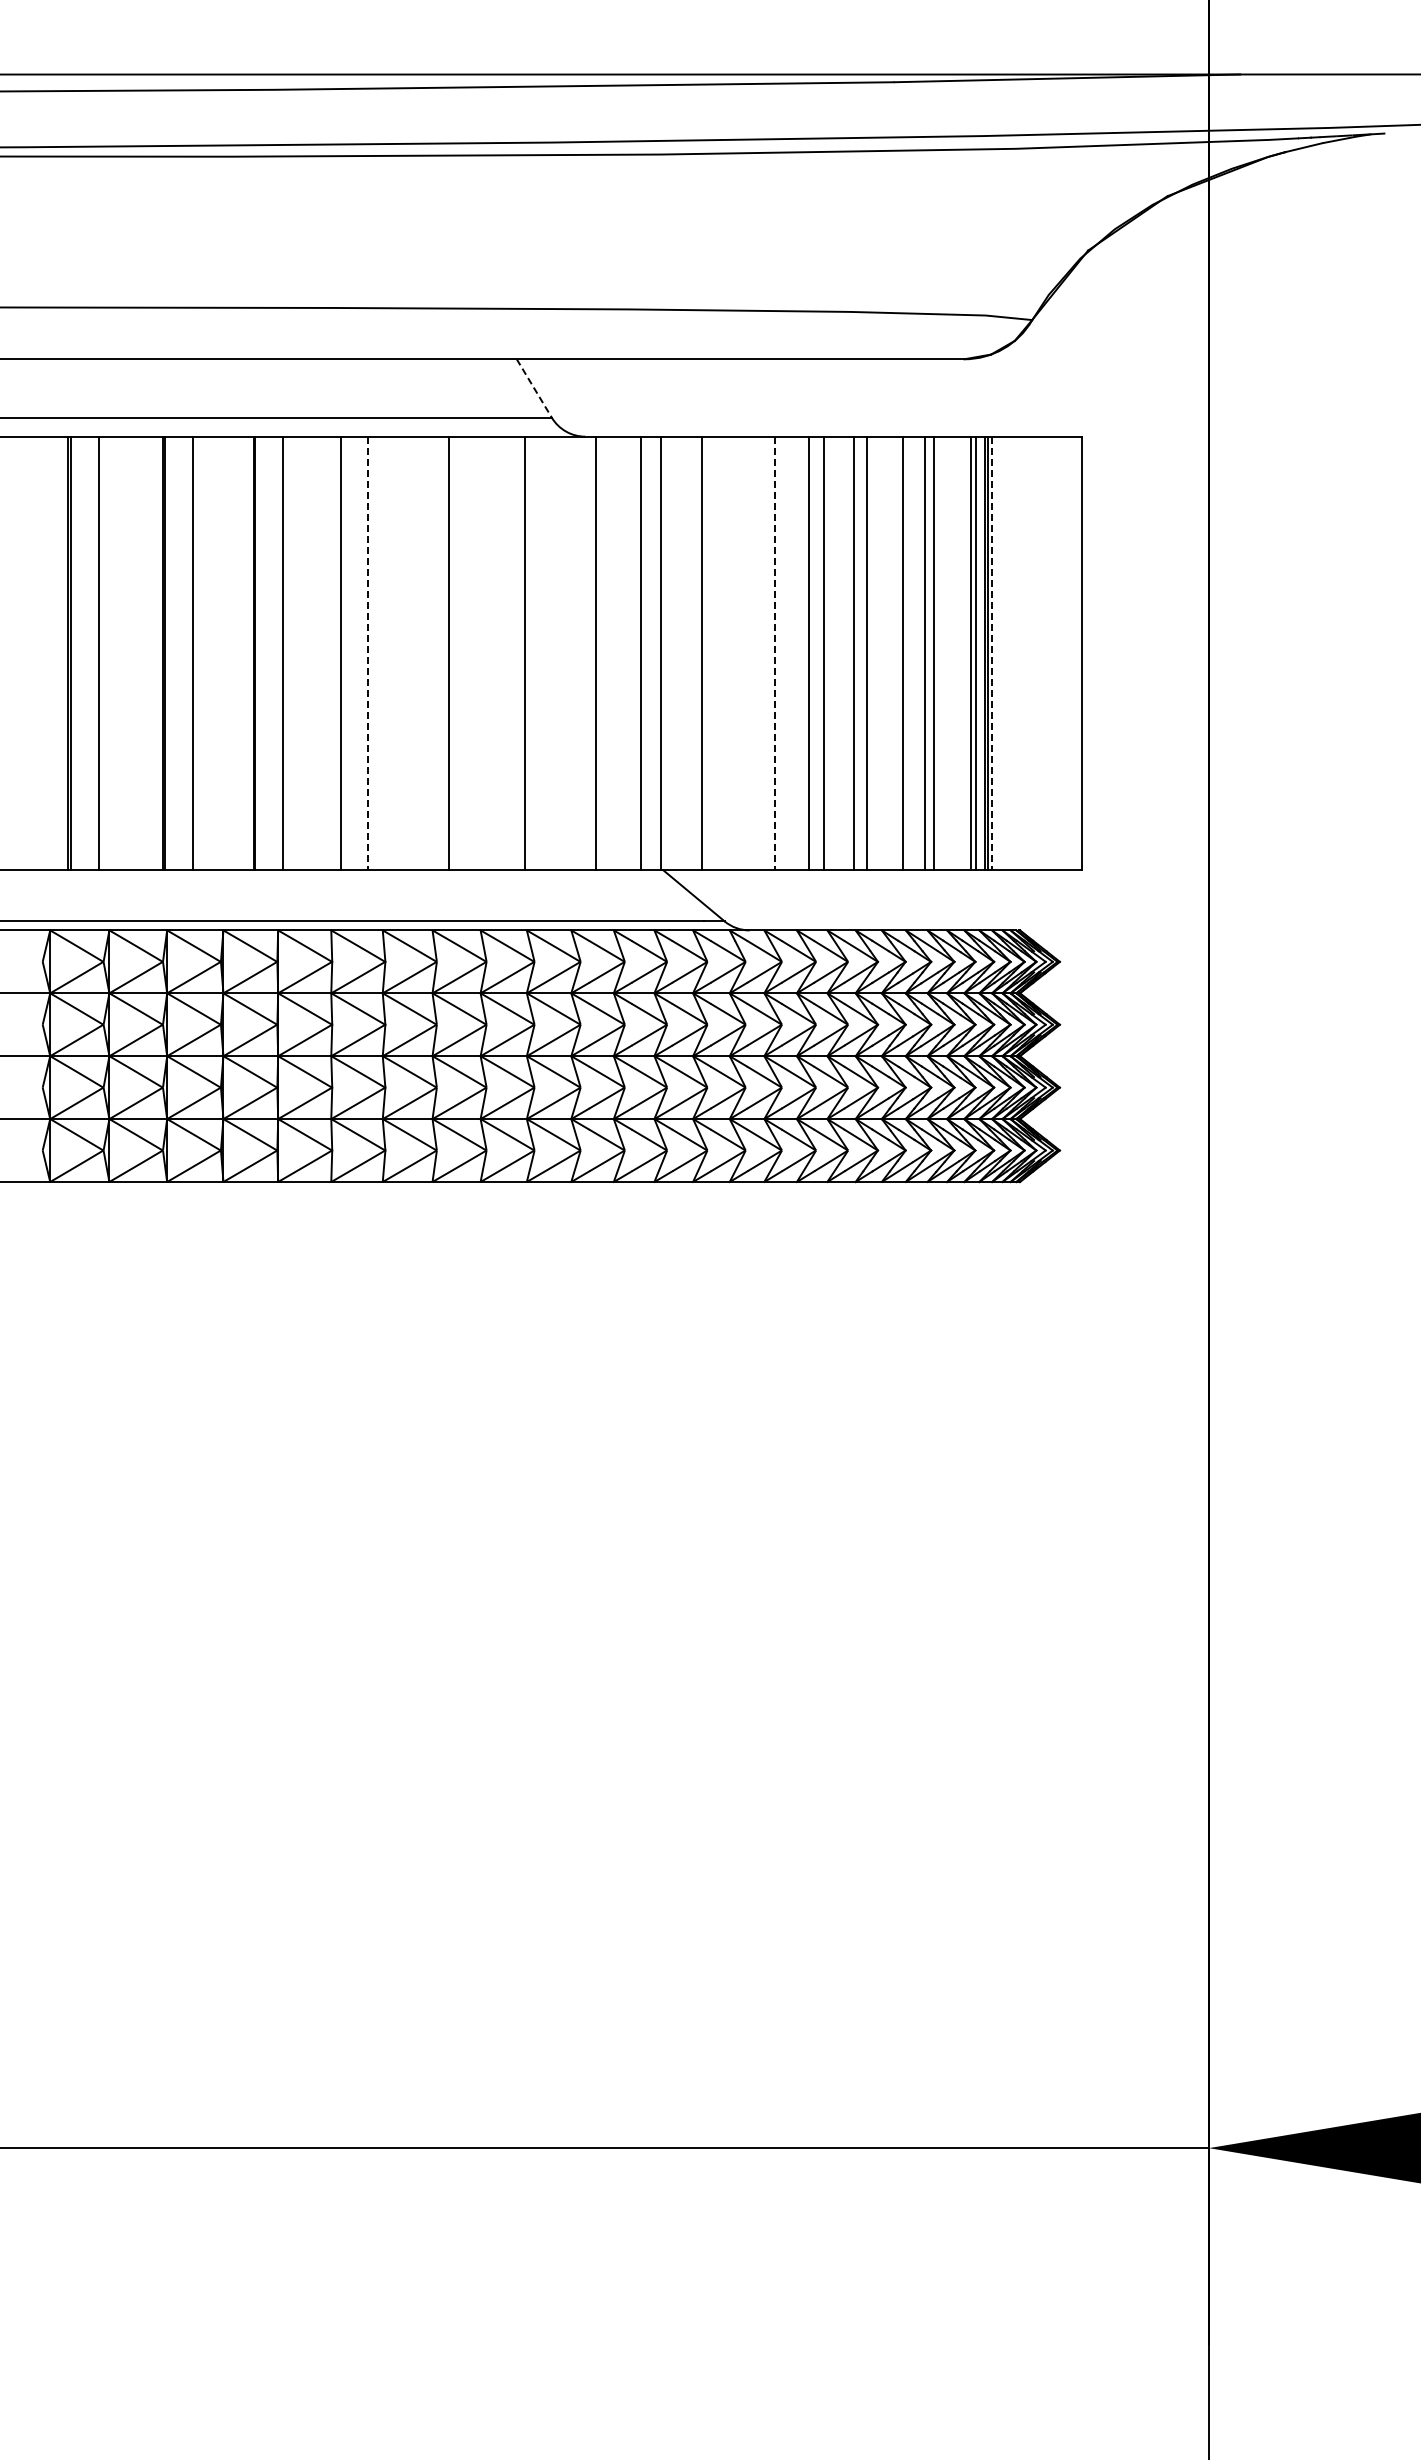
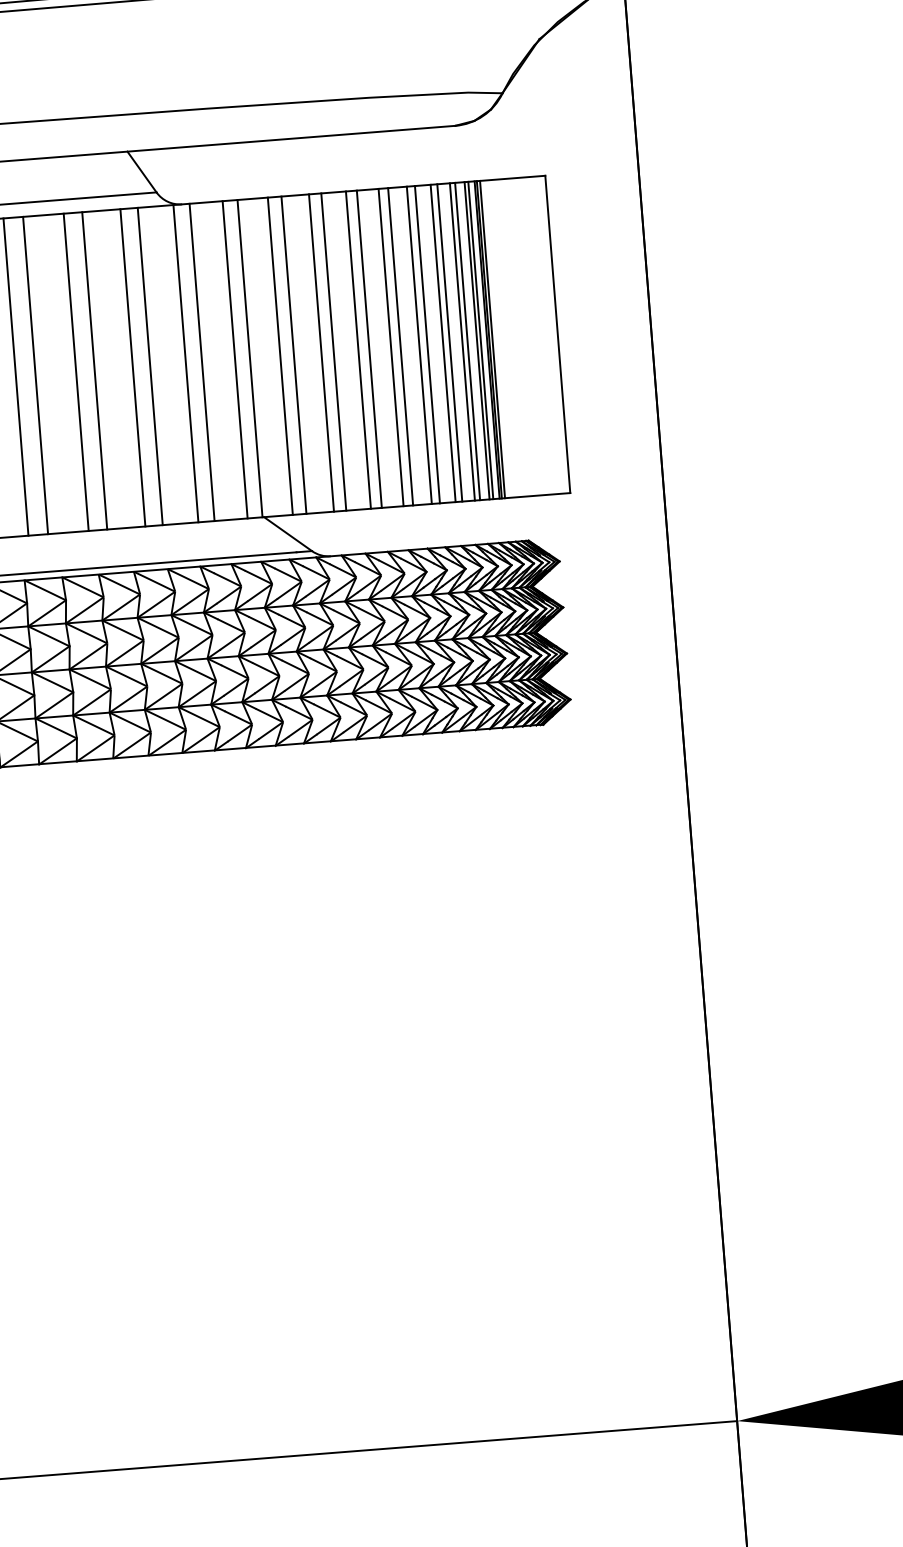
line: (534, 388) -> (142, 172), dashed -> solid
line: (368, 653) -> (35, 375), dashed -> solid
line: (423, 653) -> (76, 372), added
line: (501, 653) -> (133, 367), added
line: (573, 653) -> (185, 363), added
line: (721, 653) -> (294, 355), added
line: (758, 653) -> (321, 353), added
line: (775, 653) -> (333, 352), dashed -> solid
line: (892, 653) -> (419, 345), added
line: (951, 653) -> (462, 341), added
line: (958, 653) -> (467, 341), added
line: (992, 653) -> (492, 339), dashed -> solid

